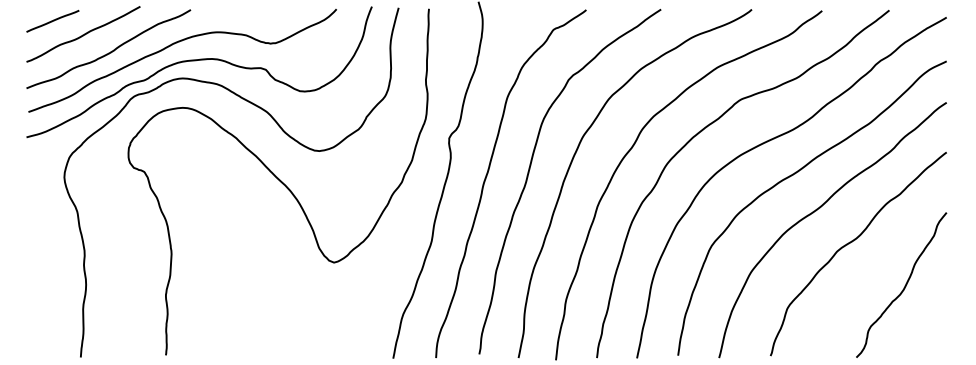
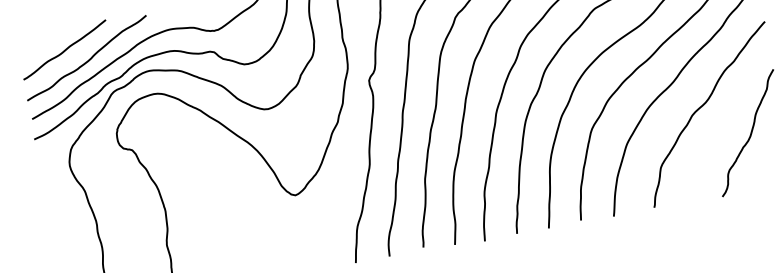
line: (52, 20) -> (38, 43), removed

